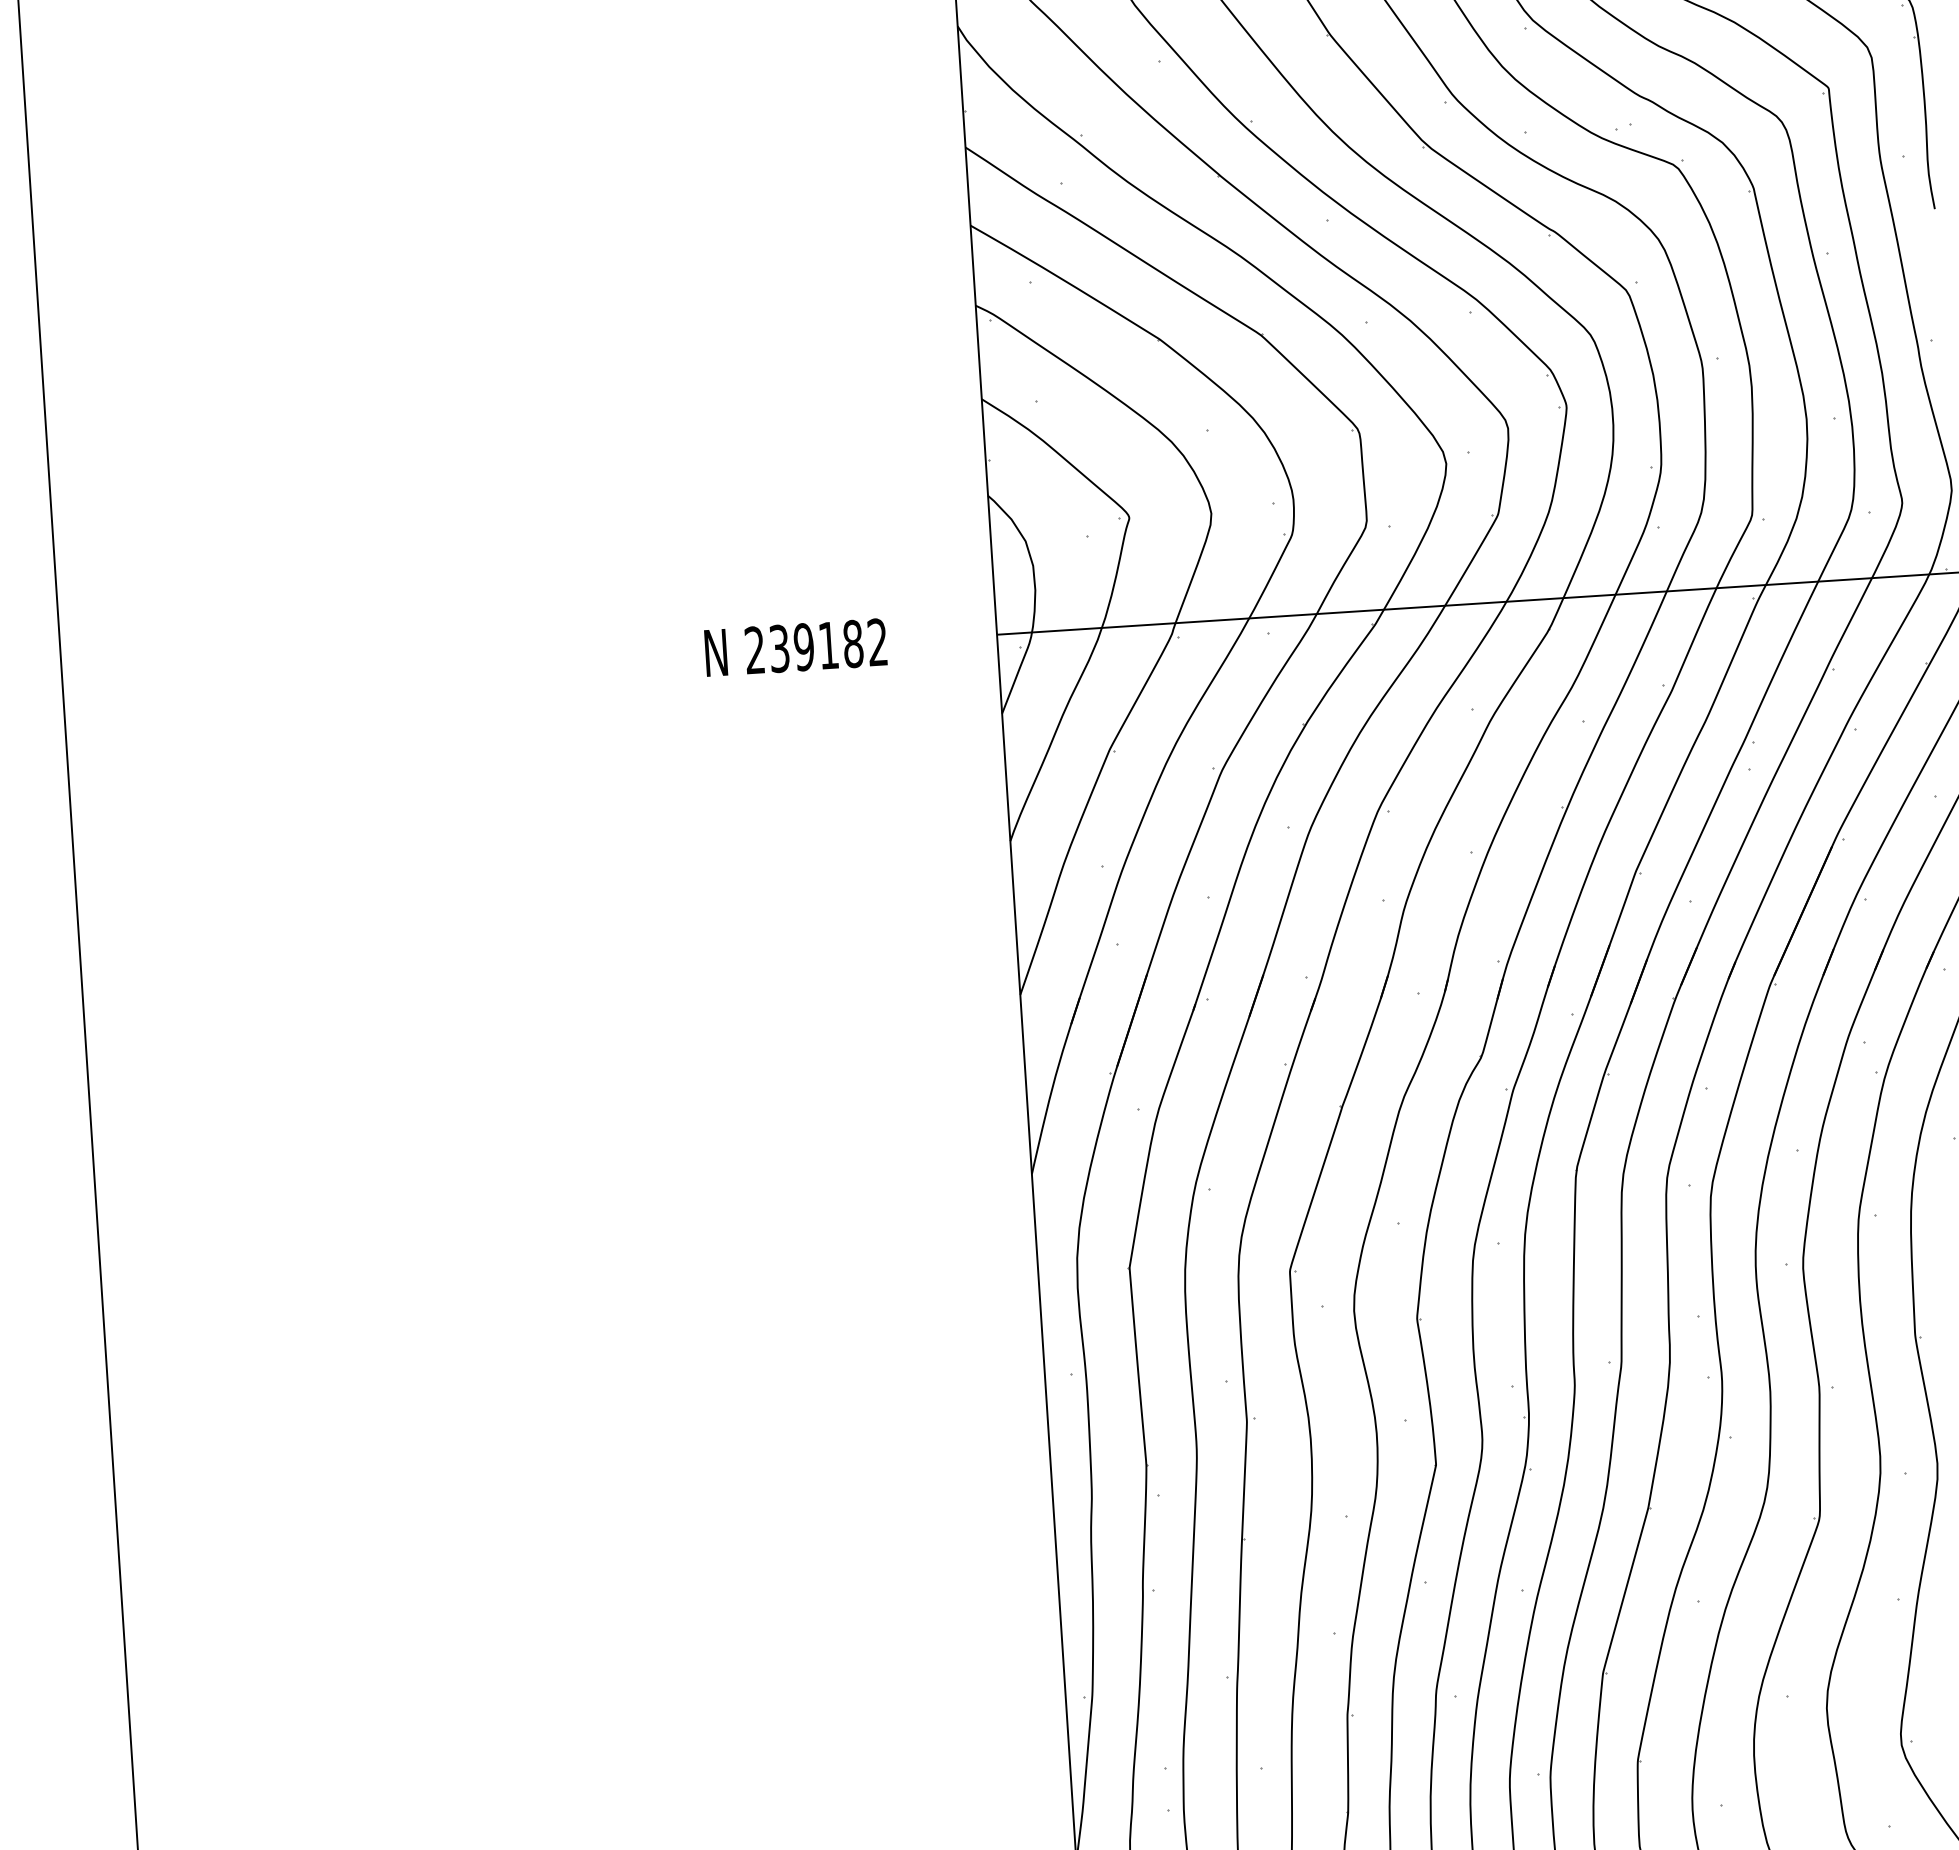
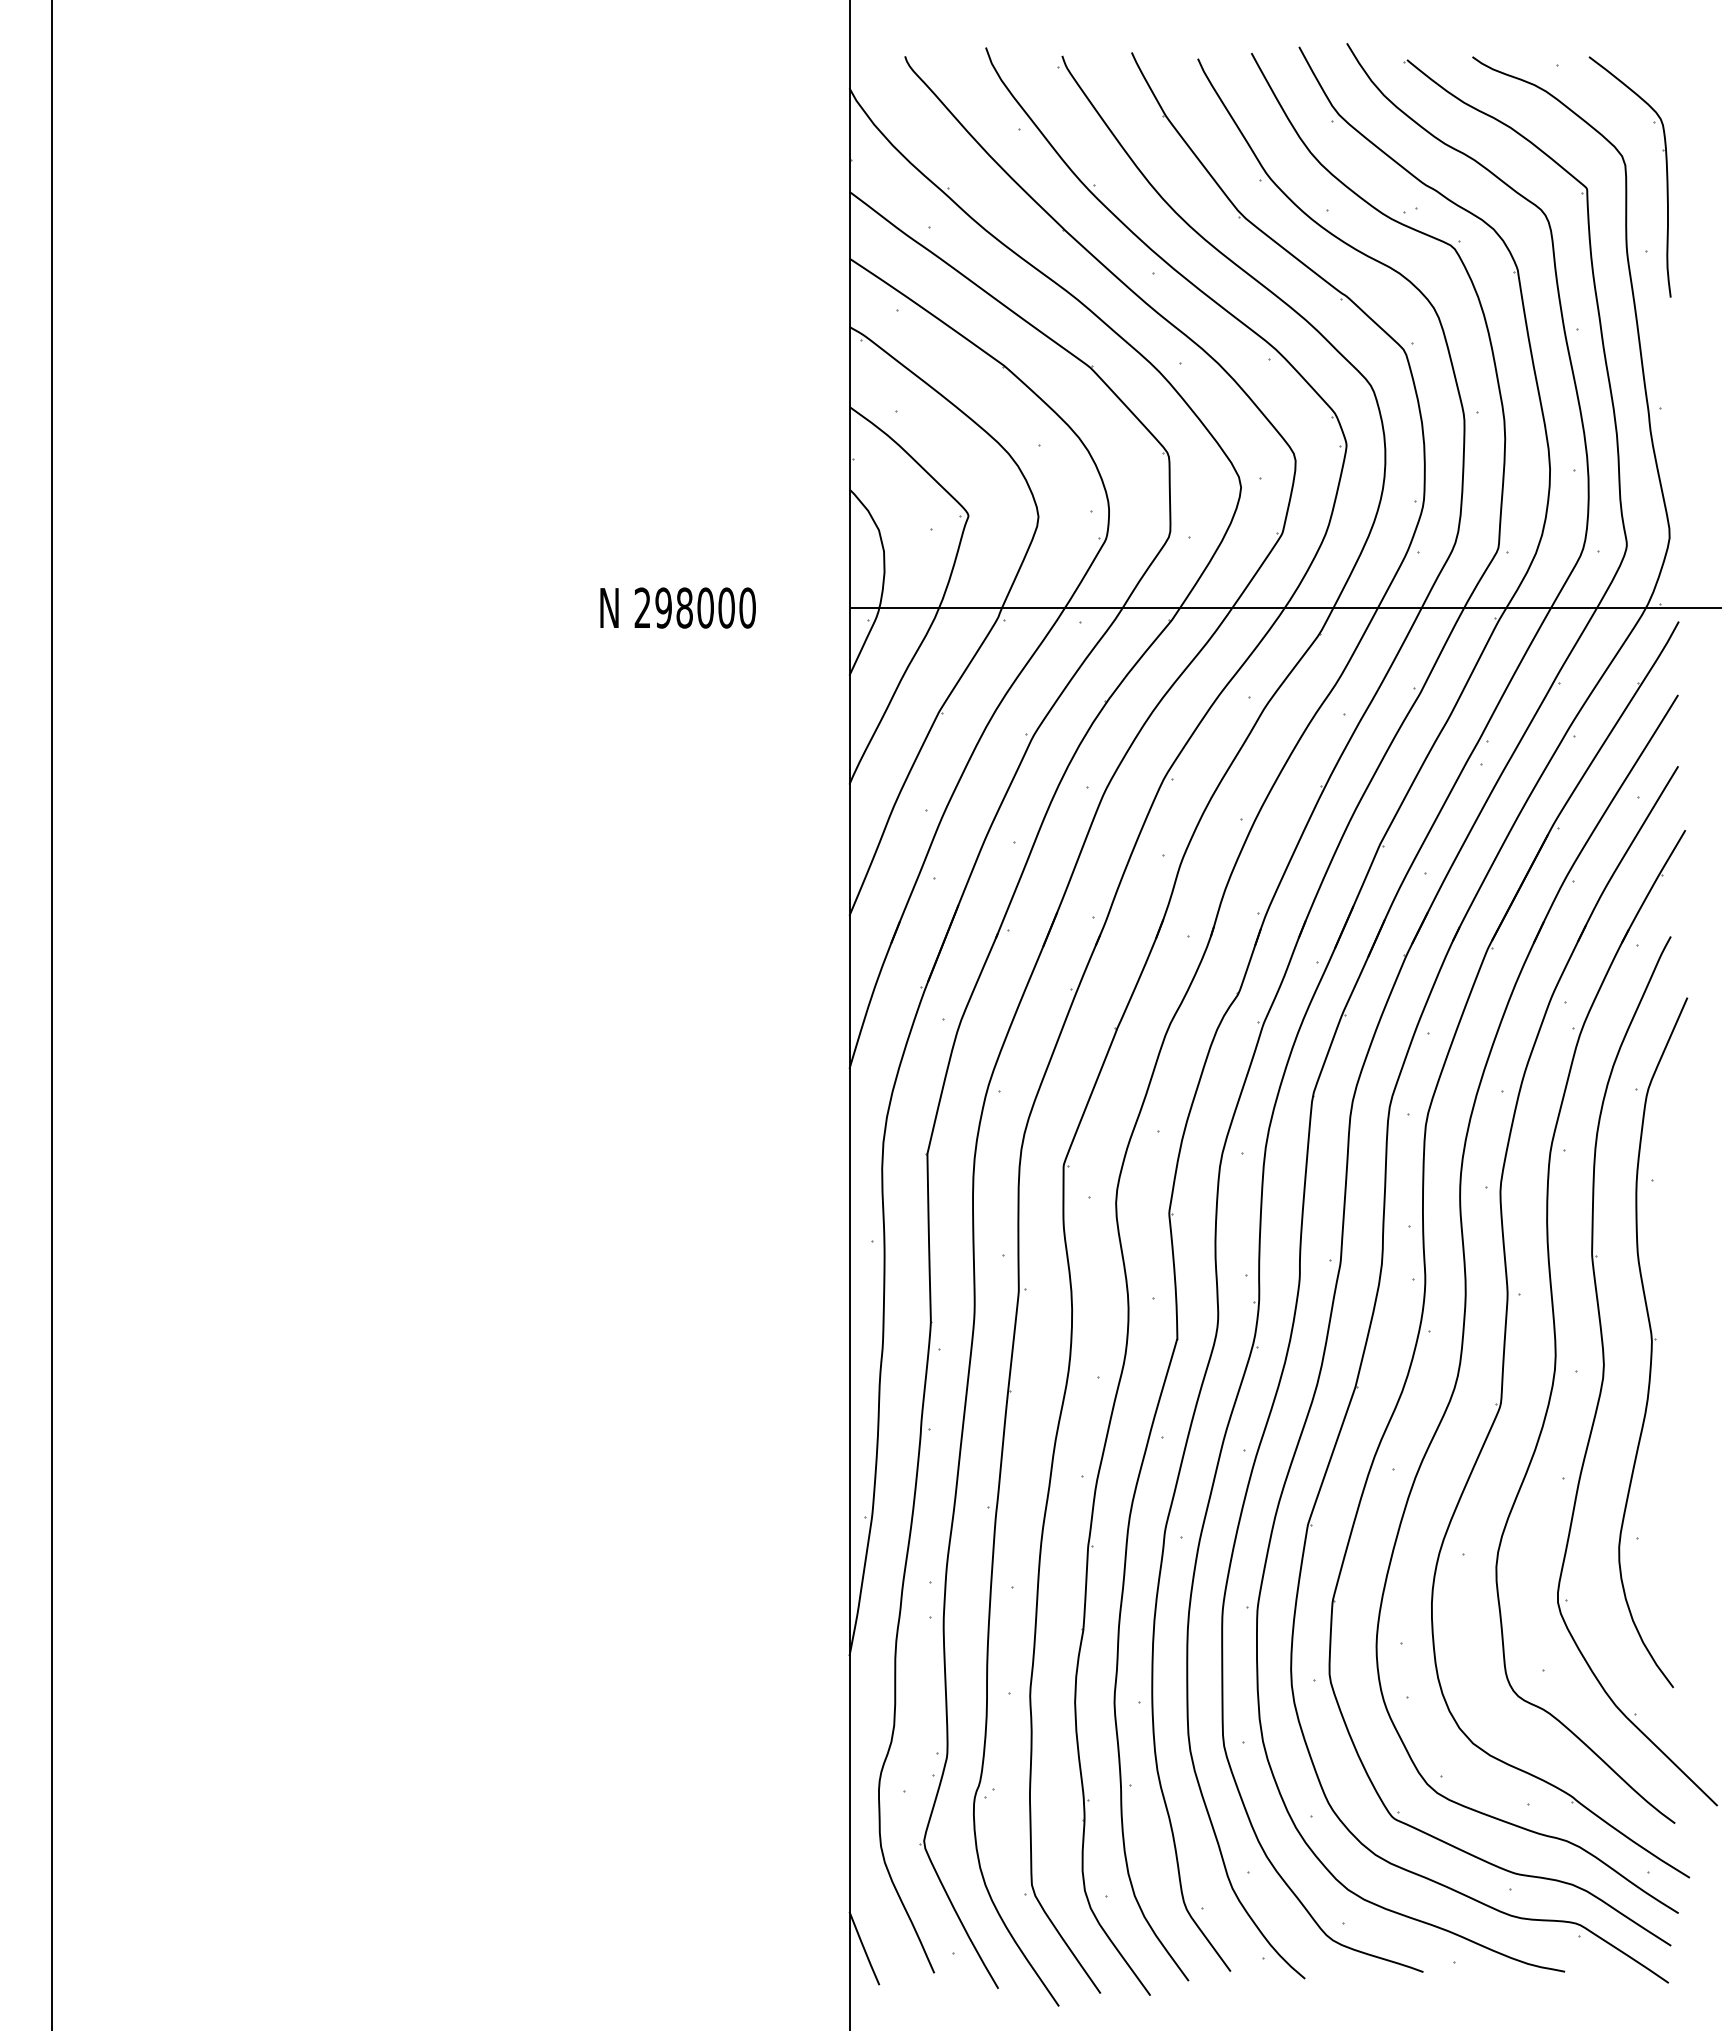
text: (828, 644) -> (705, 607), 239182 -> 298000

